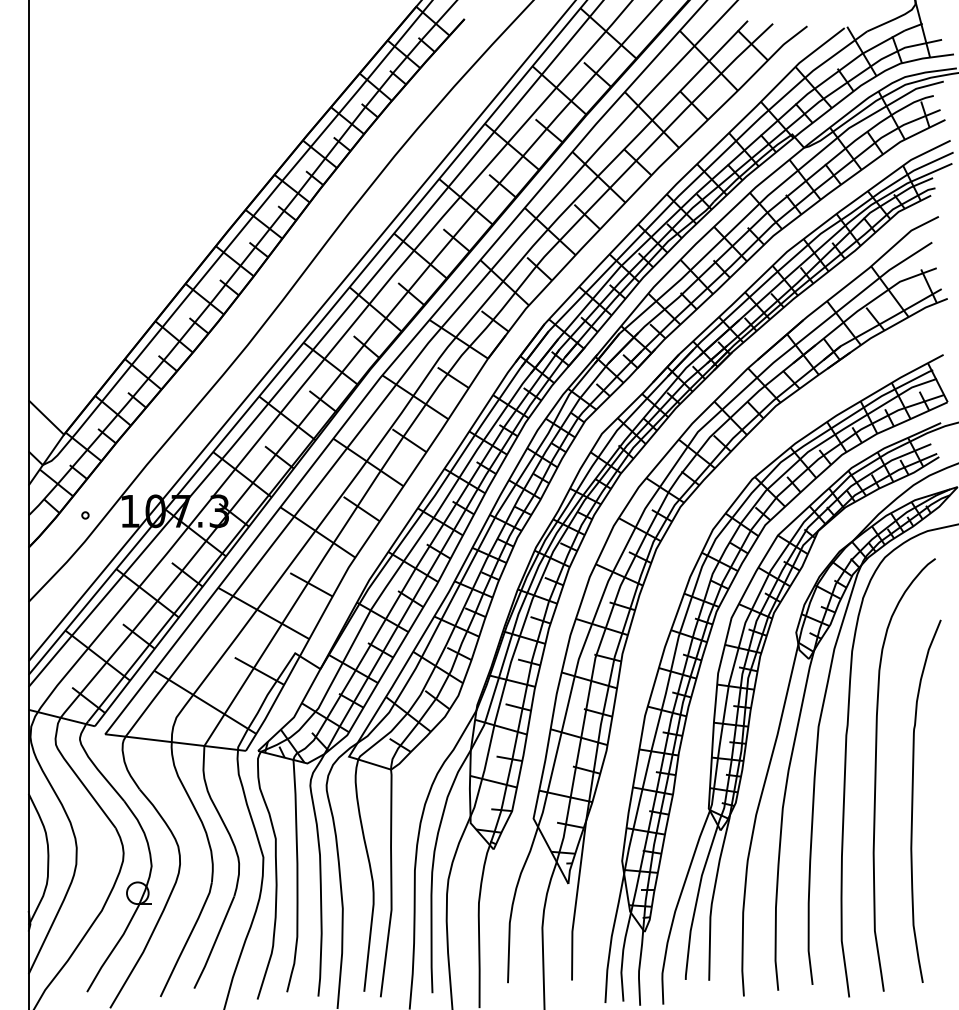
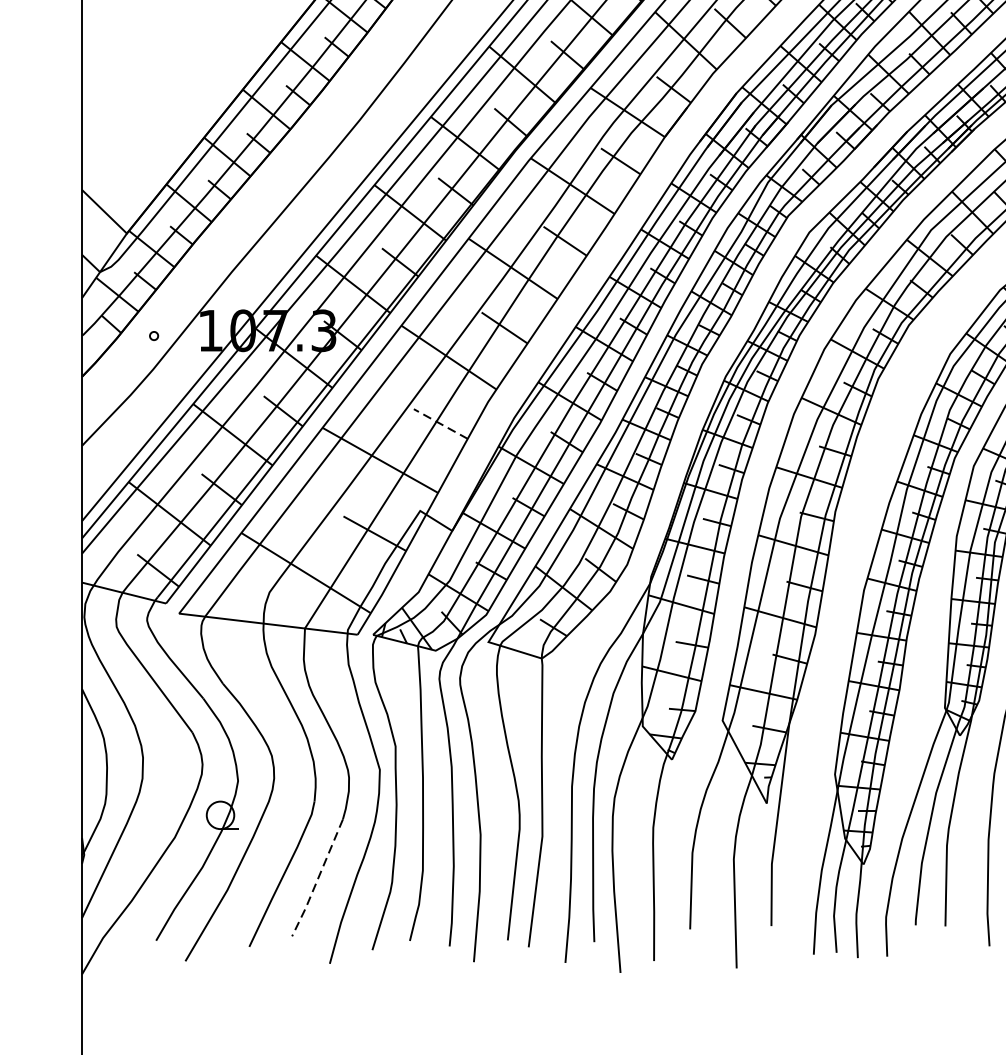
line: (311, 584) -> (440, 423), solid -> dashed
line: (214, 943) -> (317, 879), solid -> dashed

